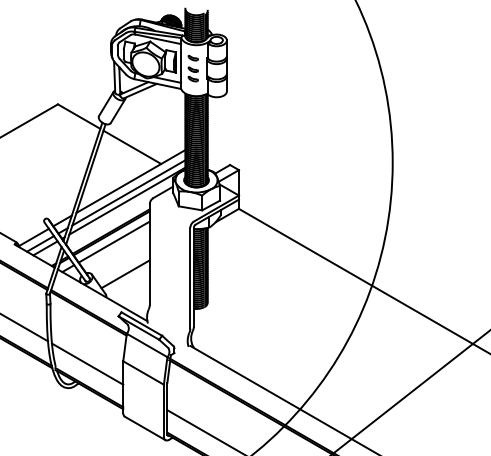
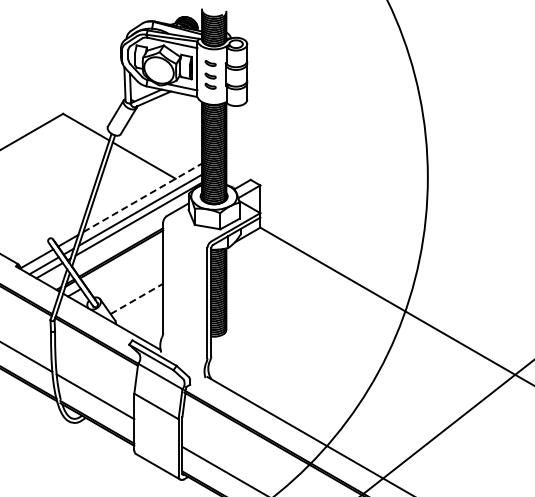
line: (131, 181) -> (143, 197), solid -> dashed
line: (114, 241) -> (124, 263), removed
line: (126, 273) -> (137, 298), solid -> dashed

